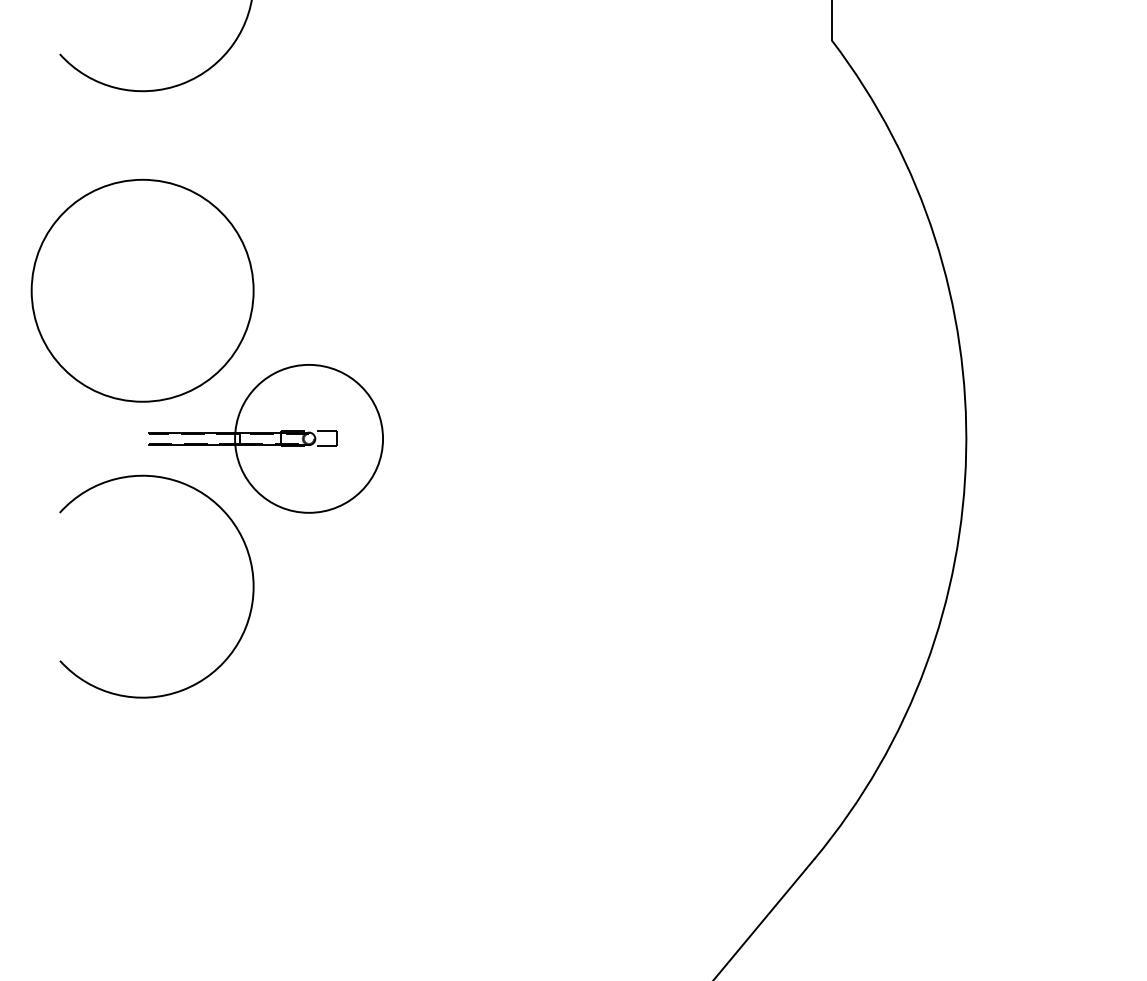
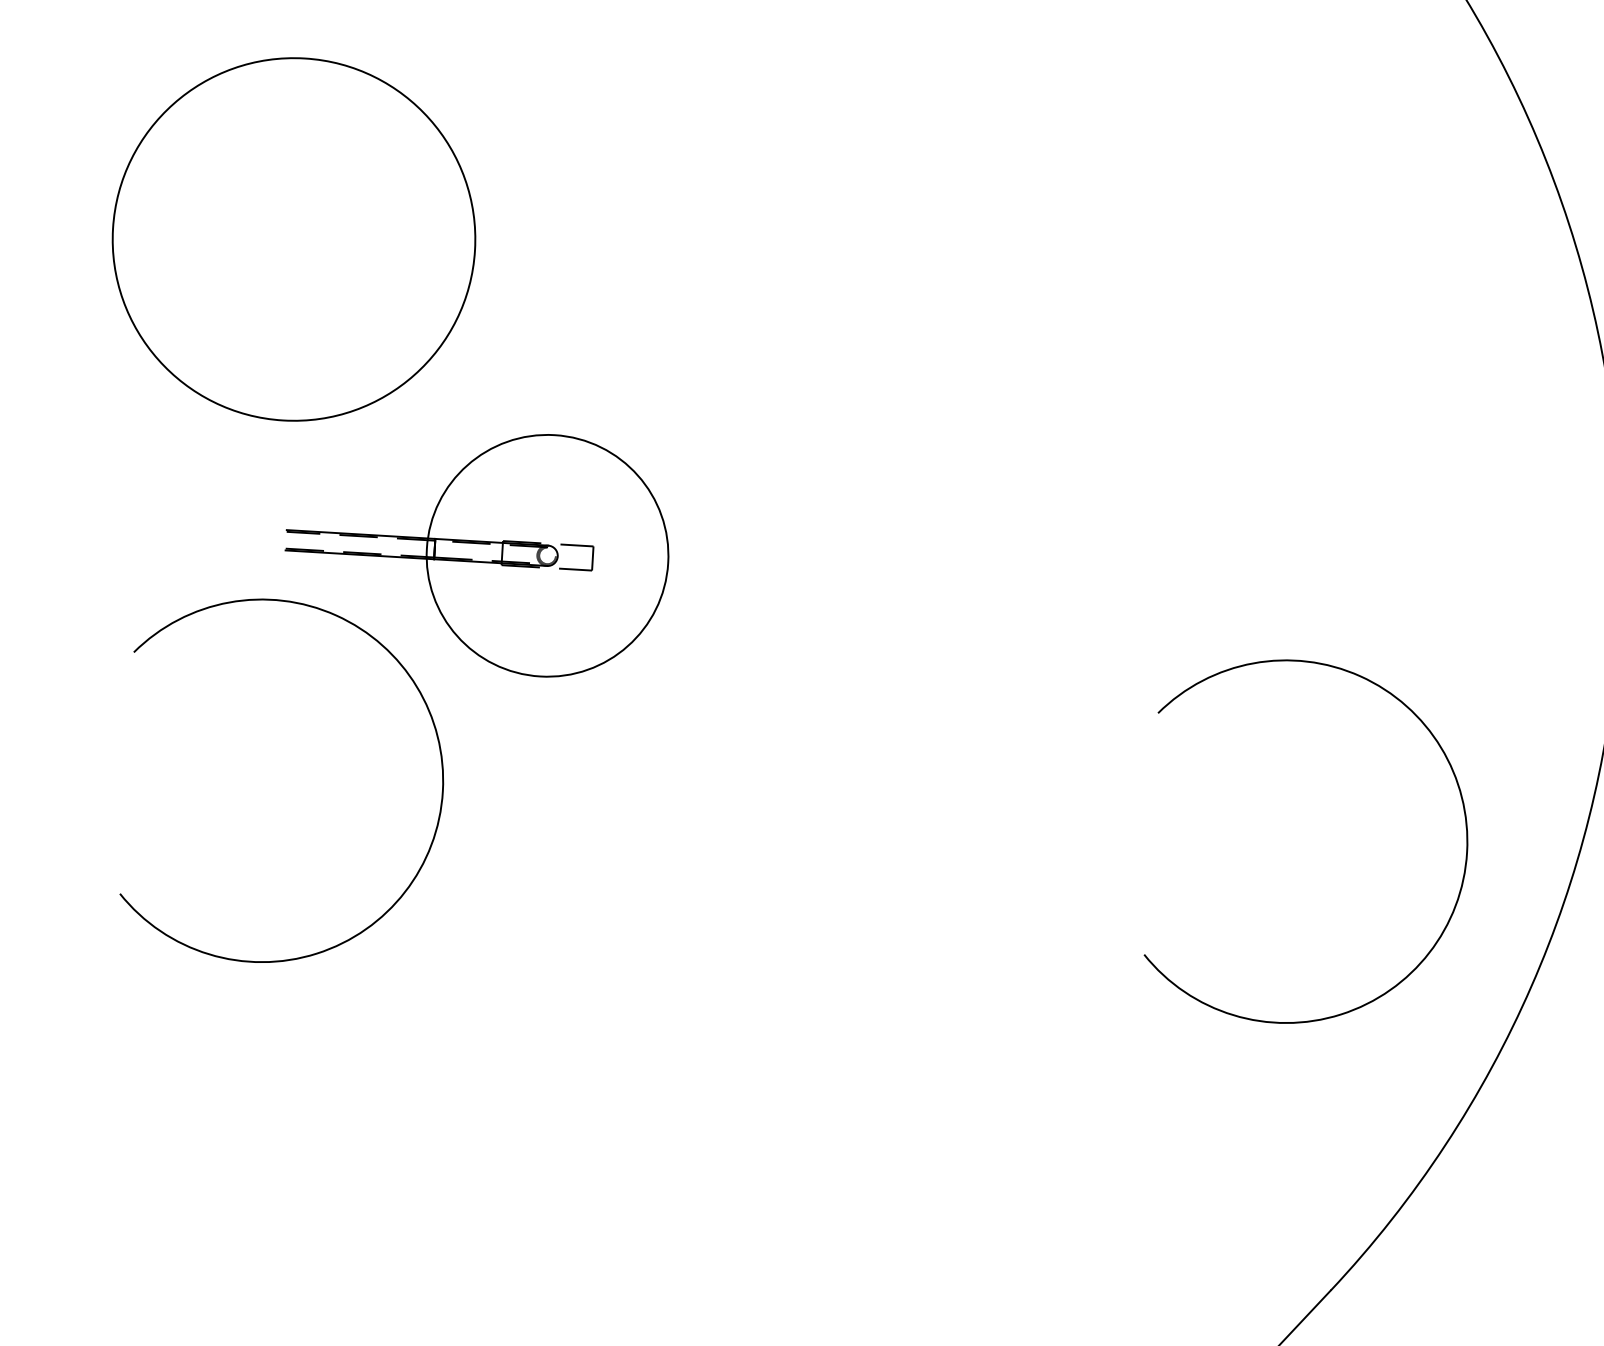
circle: (142, 290) -> (293, 238), moved
arc: (880, 586) -> (1465, 851), added

